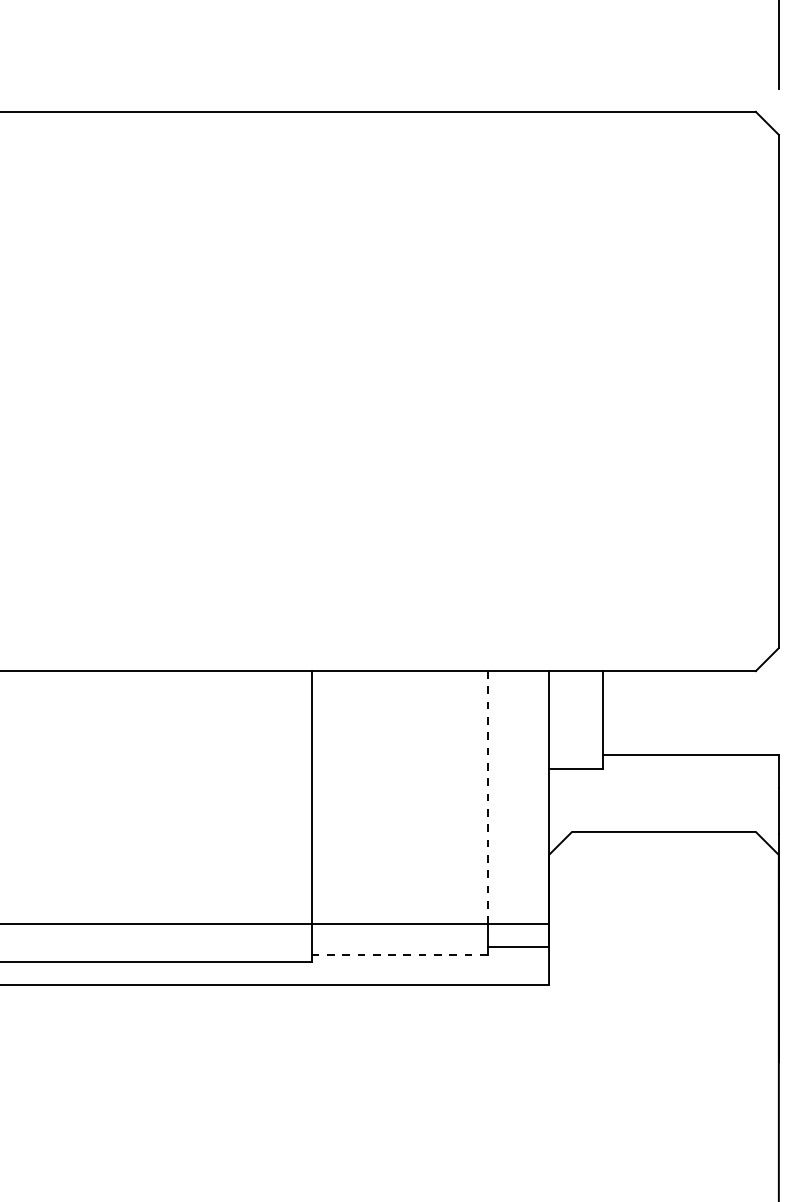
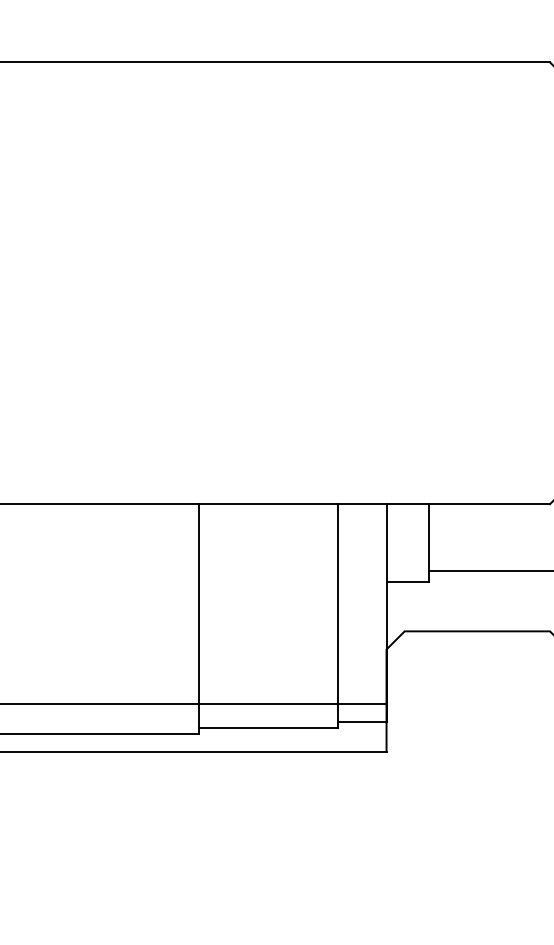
line: (487, 798) -> (337, 604), dashed -> solid
line: (400, 954) -> (269, 728), dashed -> solid

